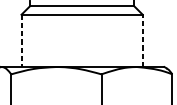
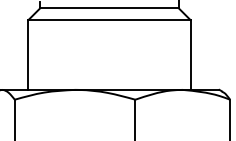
line: (21, 40) -> (28, 54), dashed -> solid
line: (142, 40) -> (190, 54), dashed -> solid

